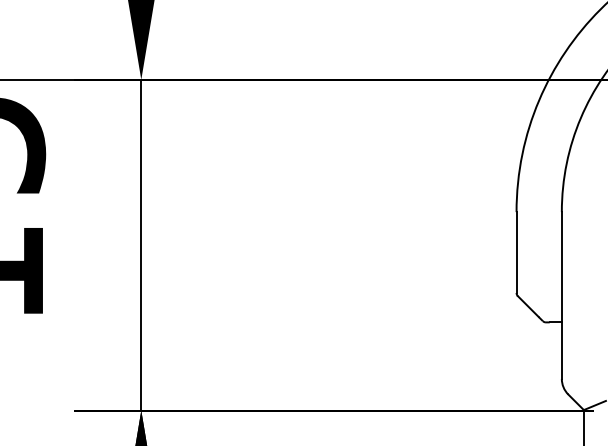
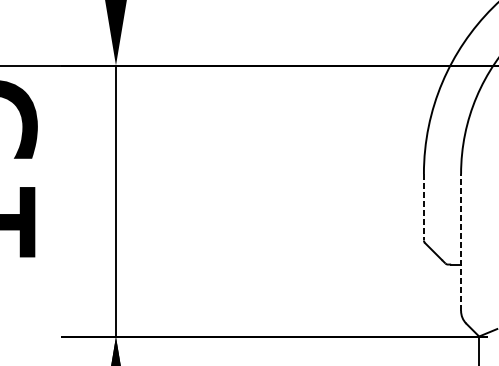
line: (516, 253) -> (423, 208), solid -> dashed
line: (561, 295) -> (460, 242), solid -> dashed

